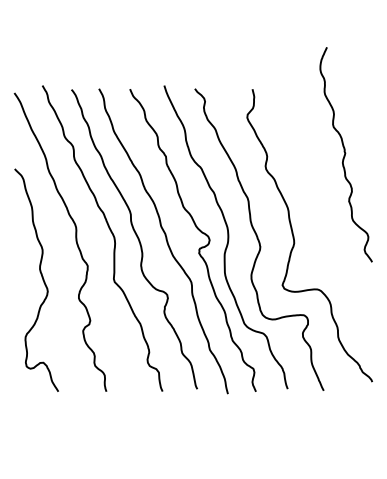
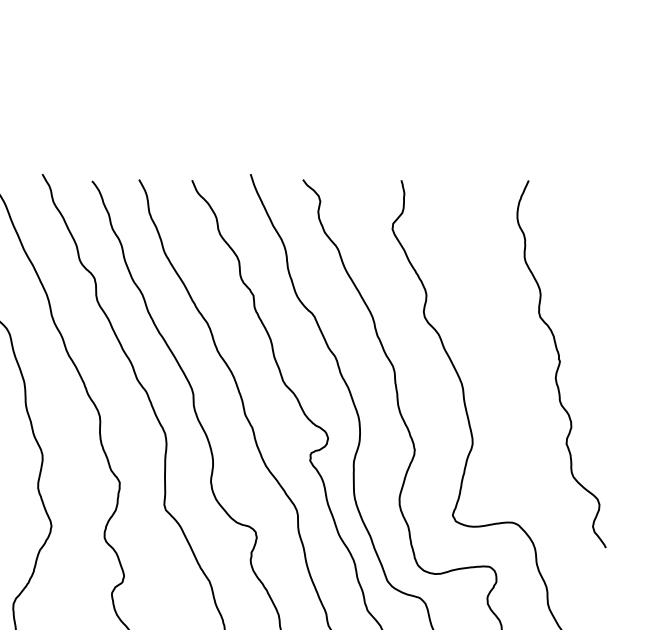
curve: (345, 154) -> (560, 363), moved

